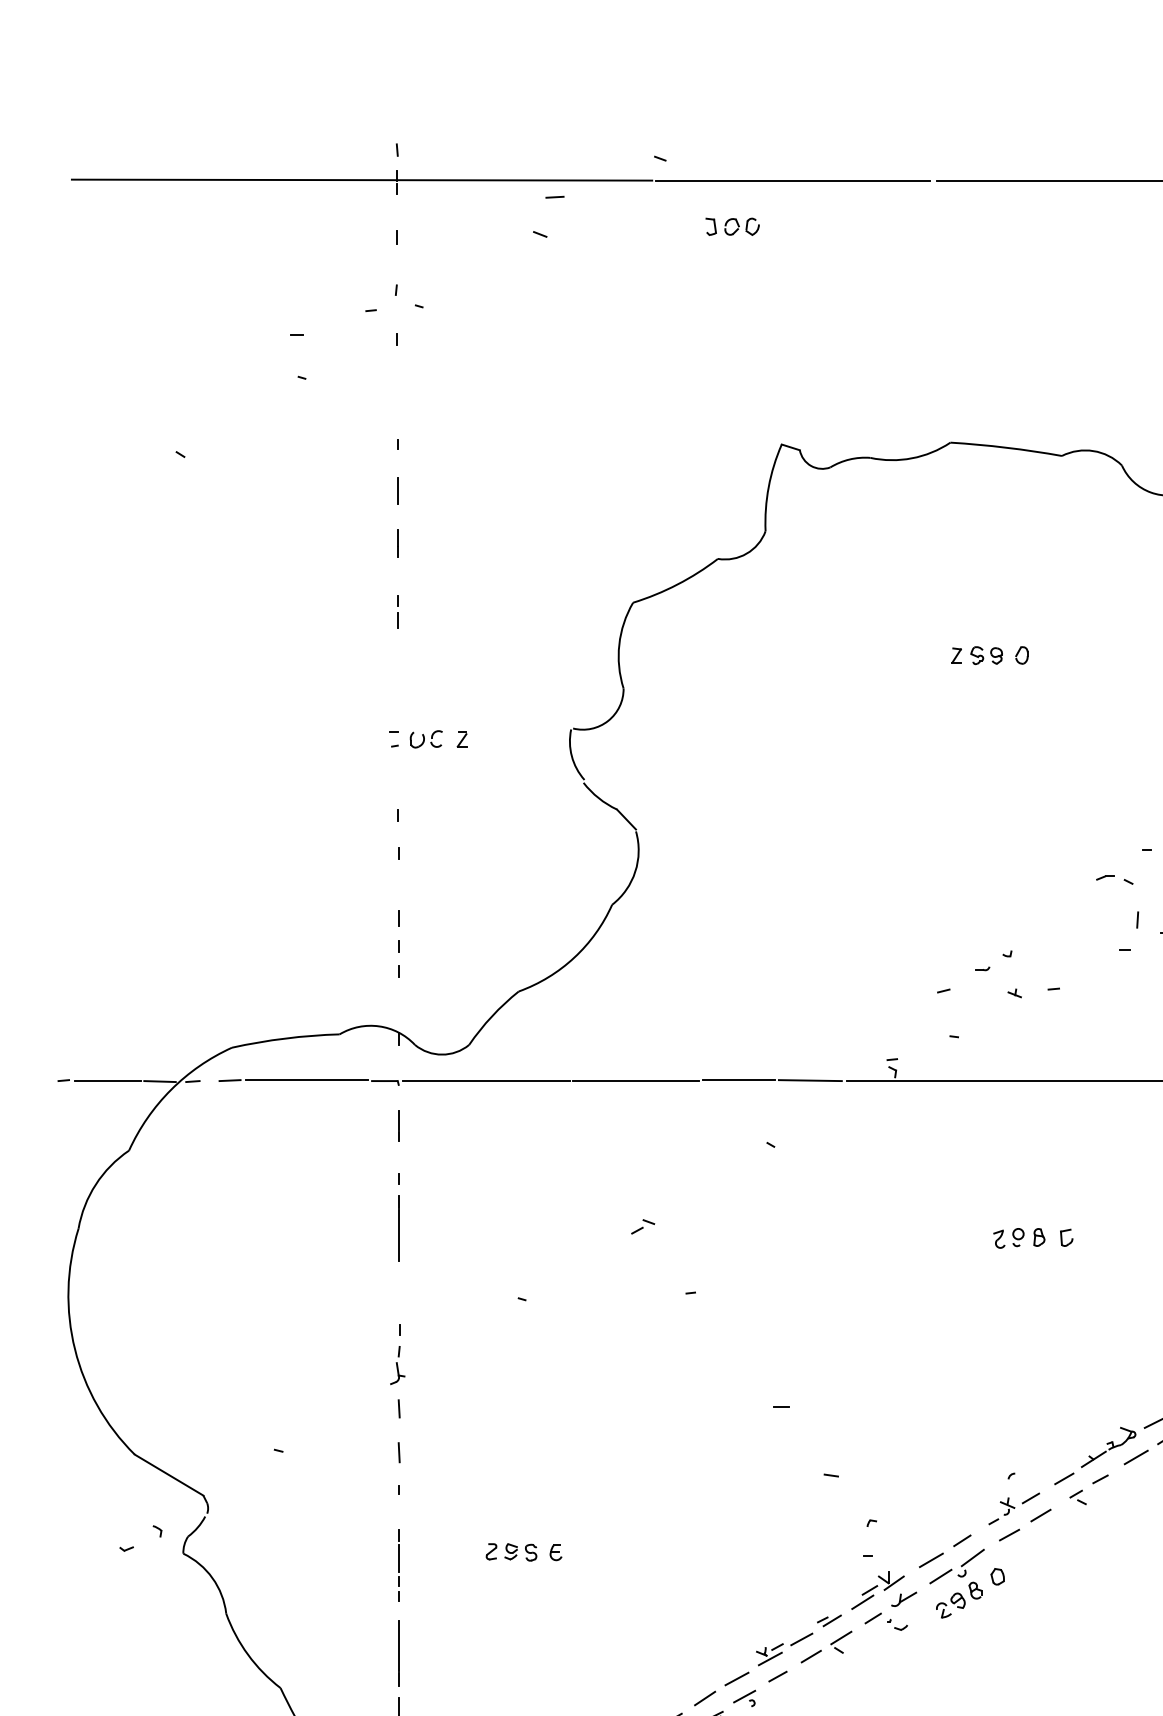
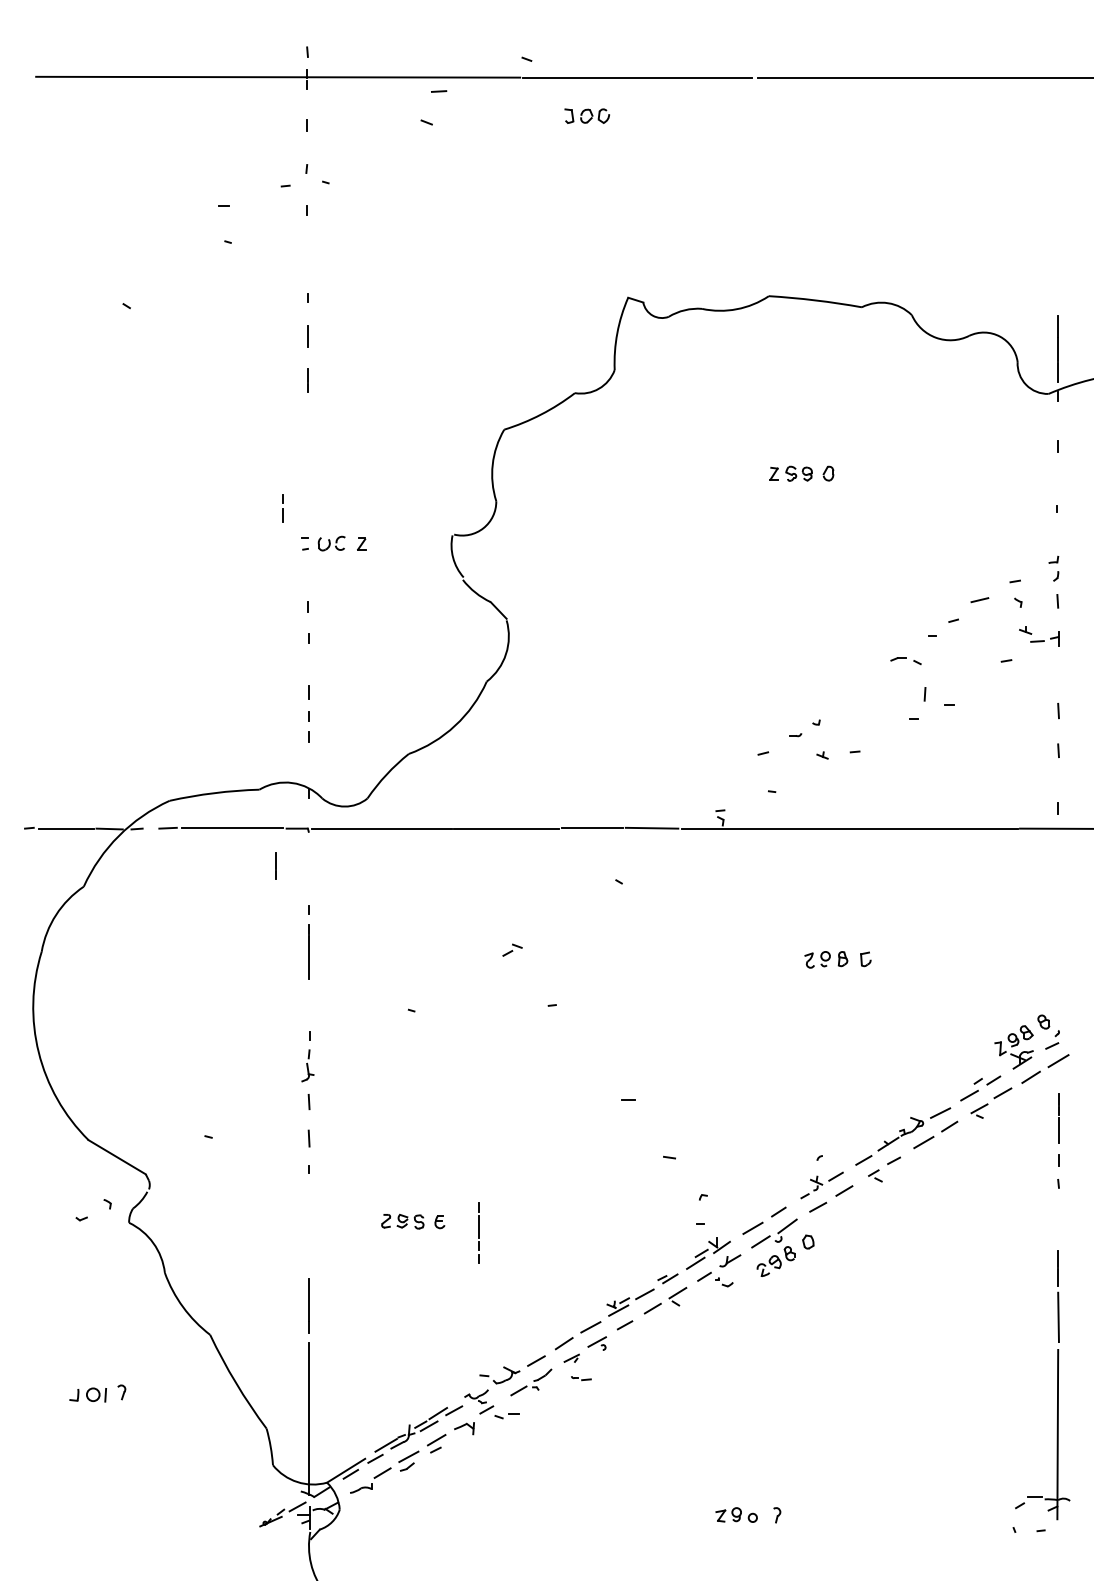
line: (397, 612) -> (282, 508), moved
line: (398, 1125) -> (275, 865), moved
line: (398, 1565) -> (478, 1232), moved

